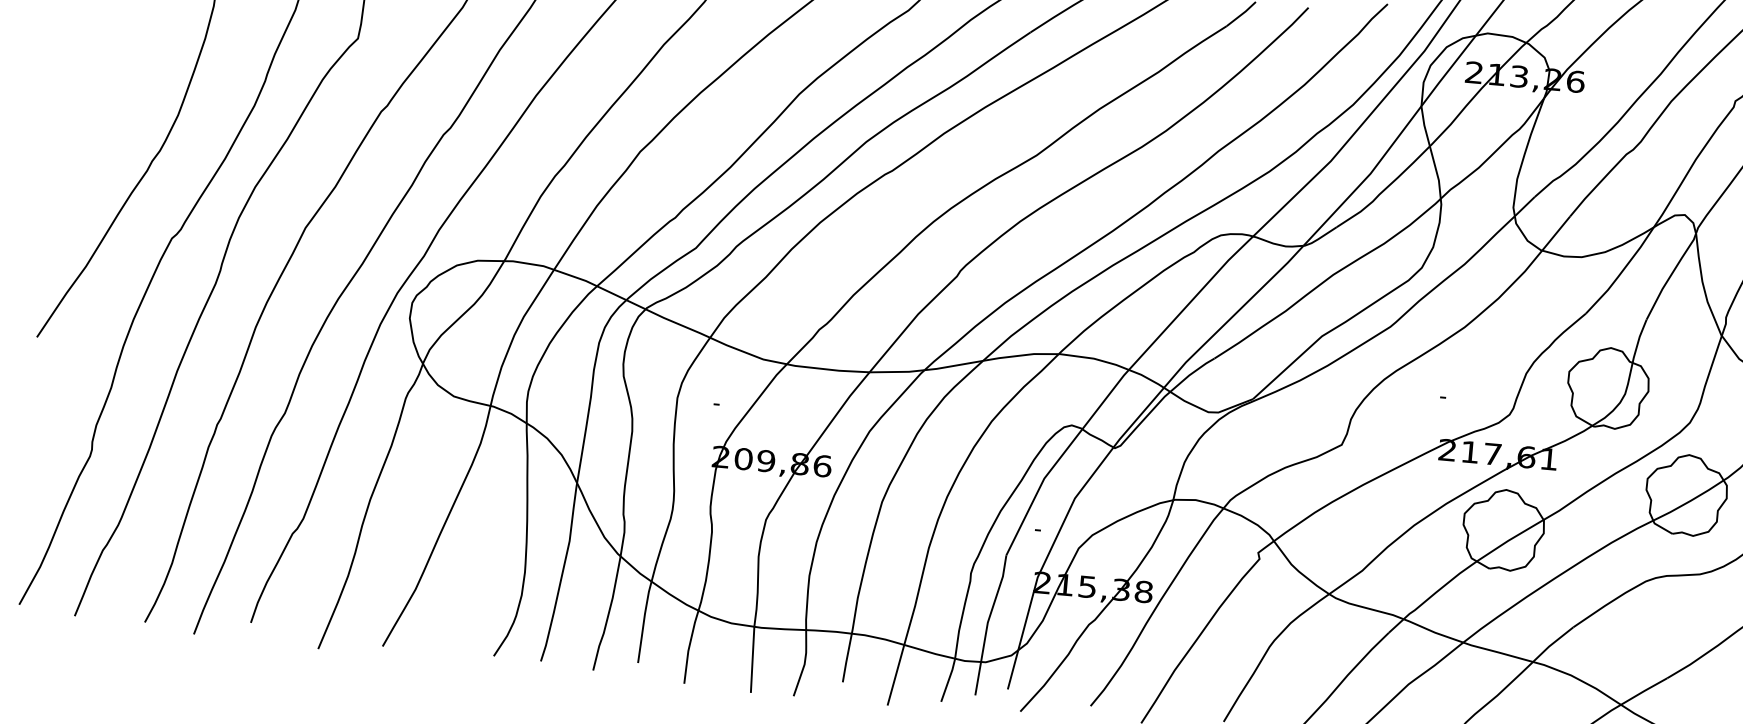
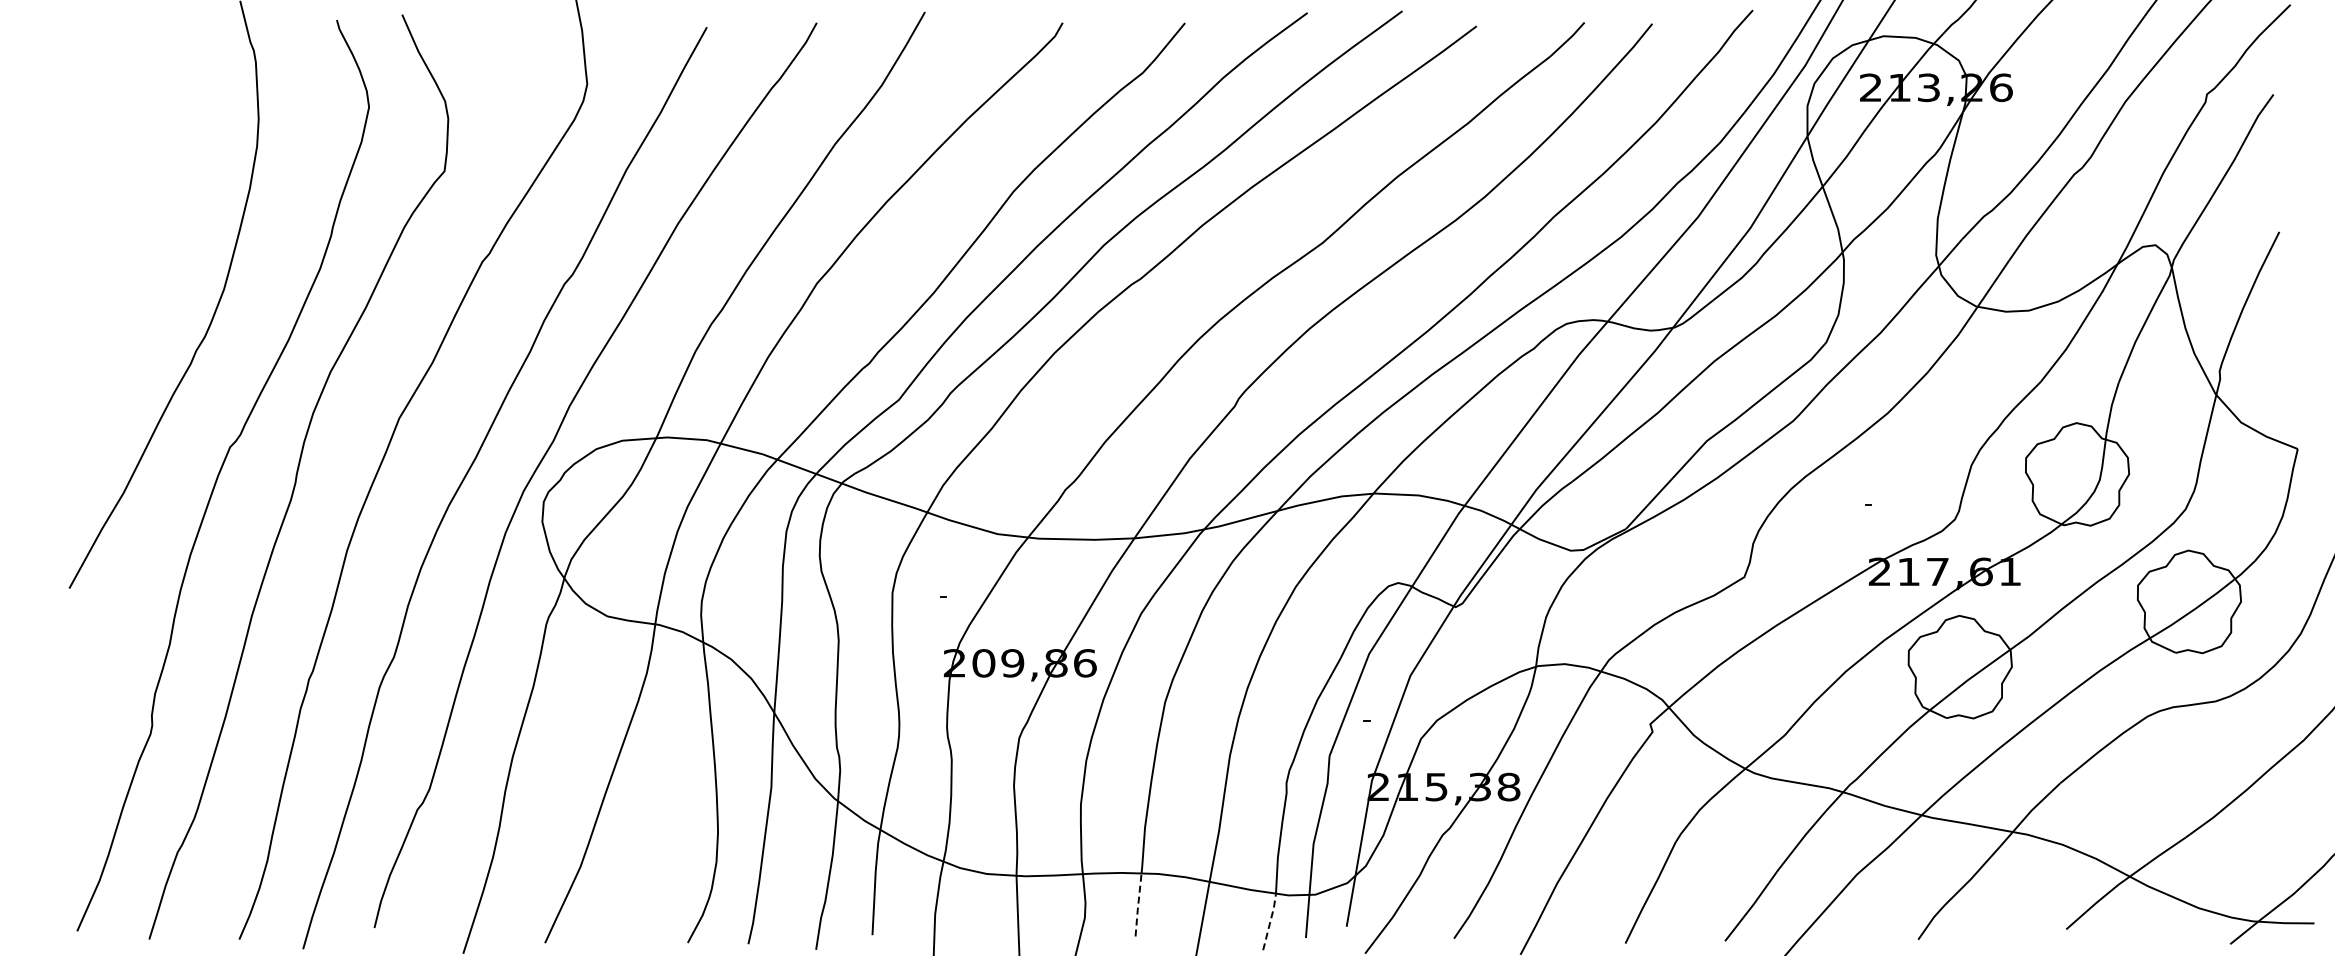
line: (847, 658) -> (1138, 905), solid -> dashed
line: (948, 679) -> (1270, 920), solid -> dashed

